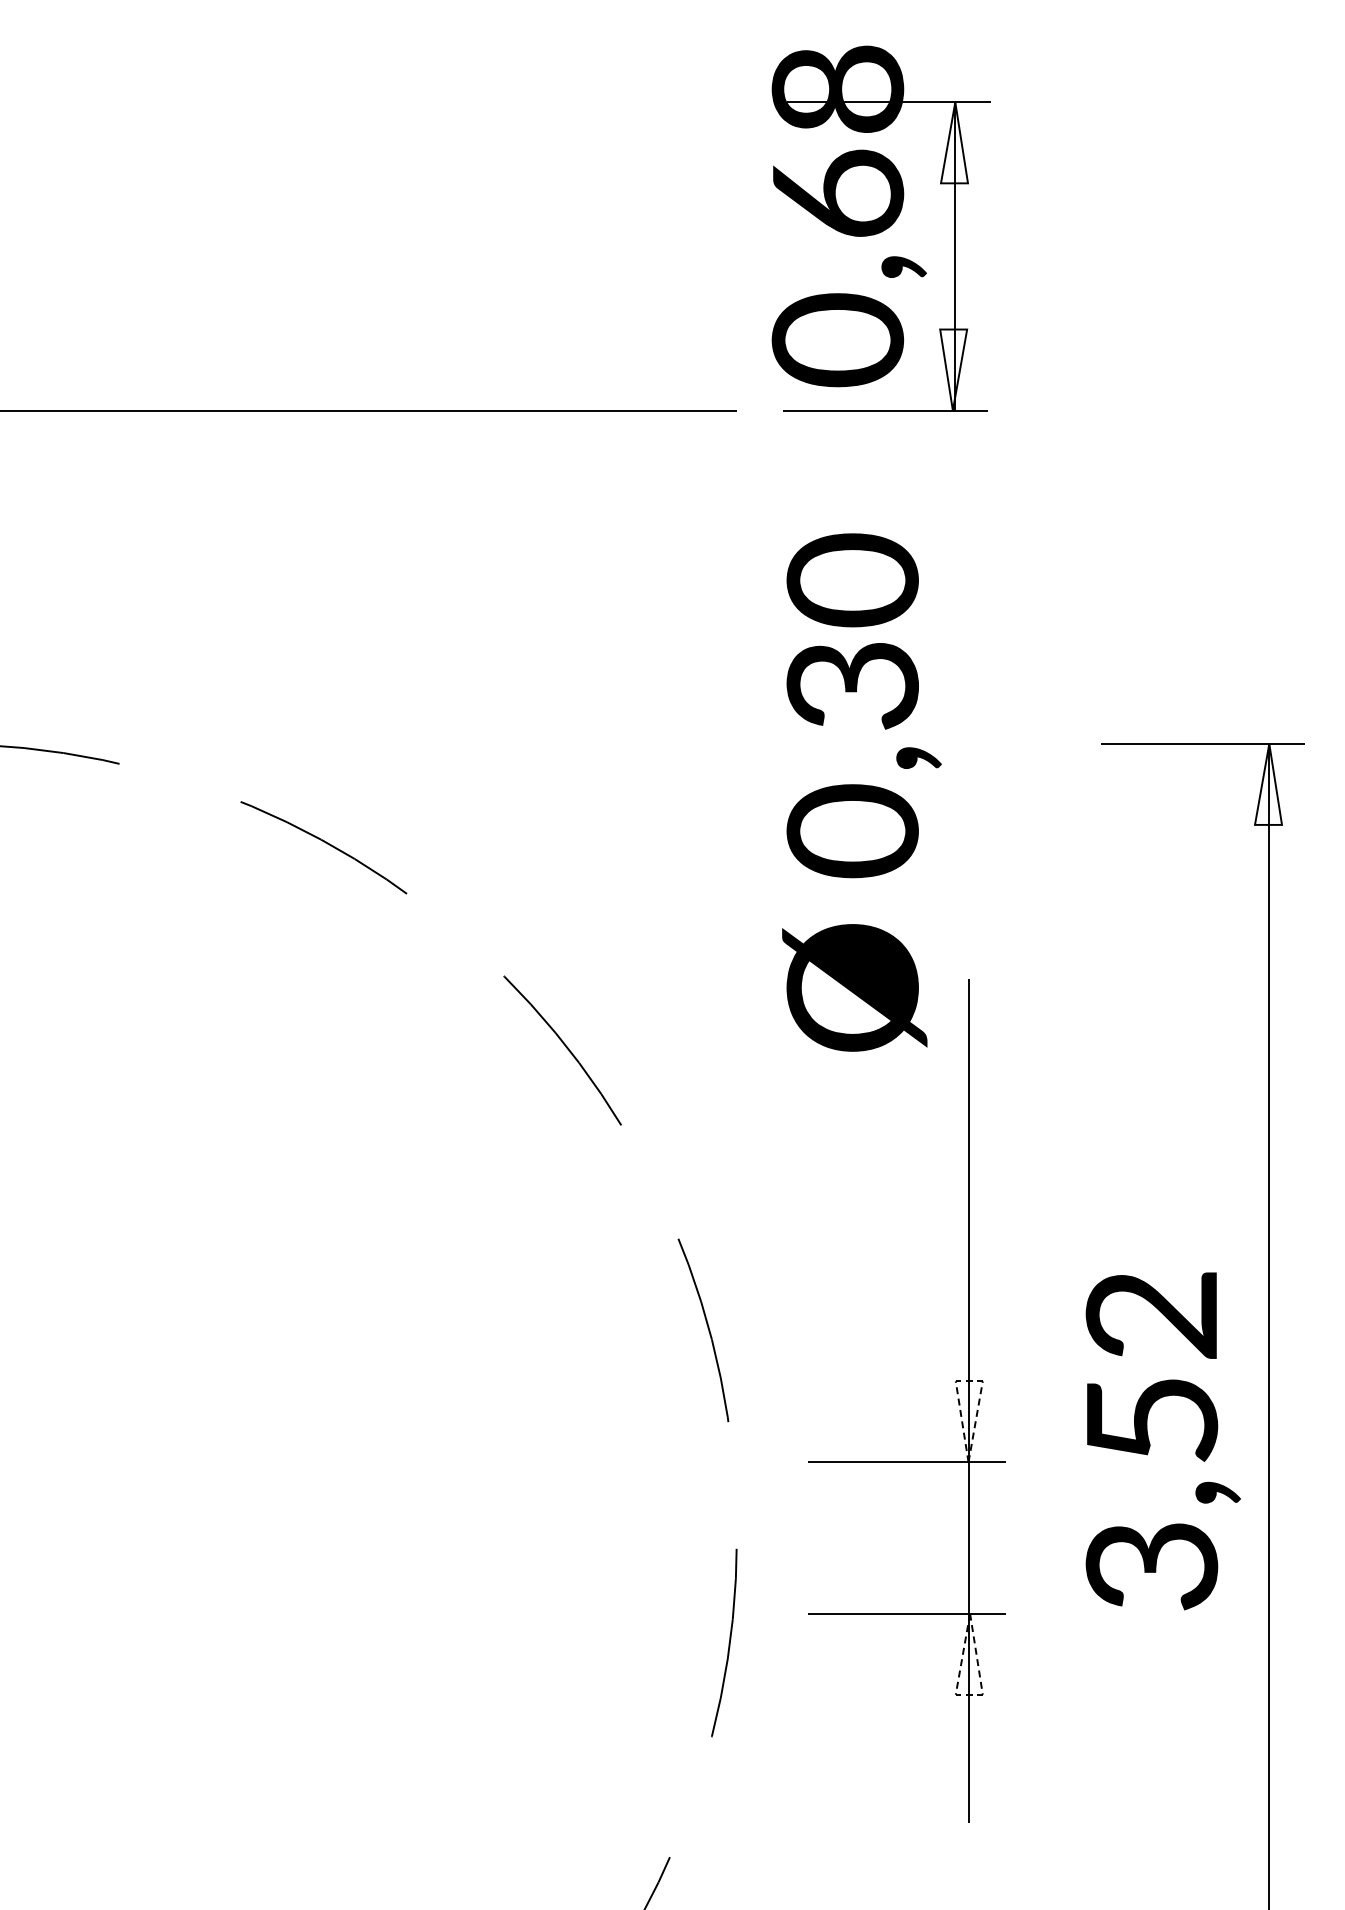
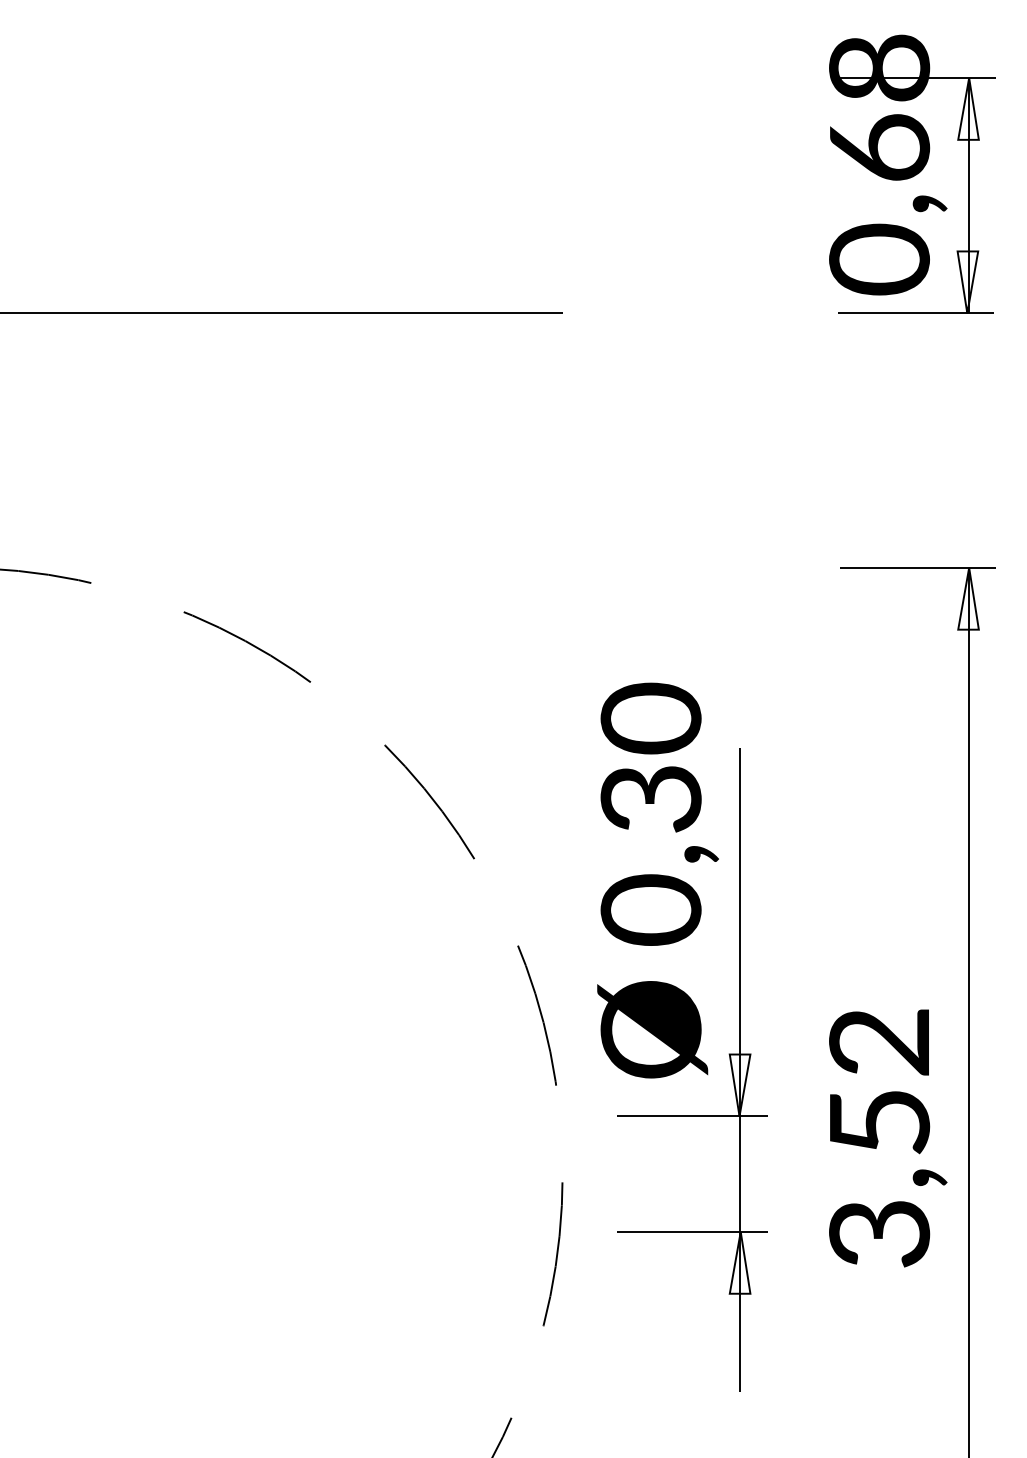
part: (880, 228) -> (912, 174), moved
text: (861, 792) -> (657, 880), moved
line: (970, 1381) -> (741, 1054), dashed -> solid
text: (1162, 1441) -> (887, 1138), moved
line: (968, 1694) -> (739, 1293), dashed -> solid

